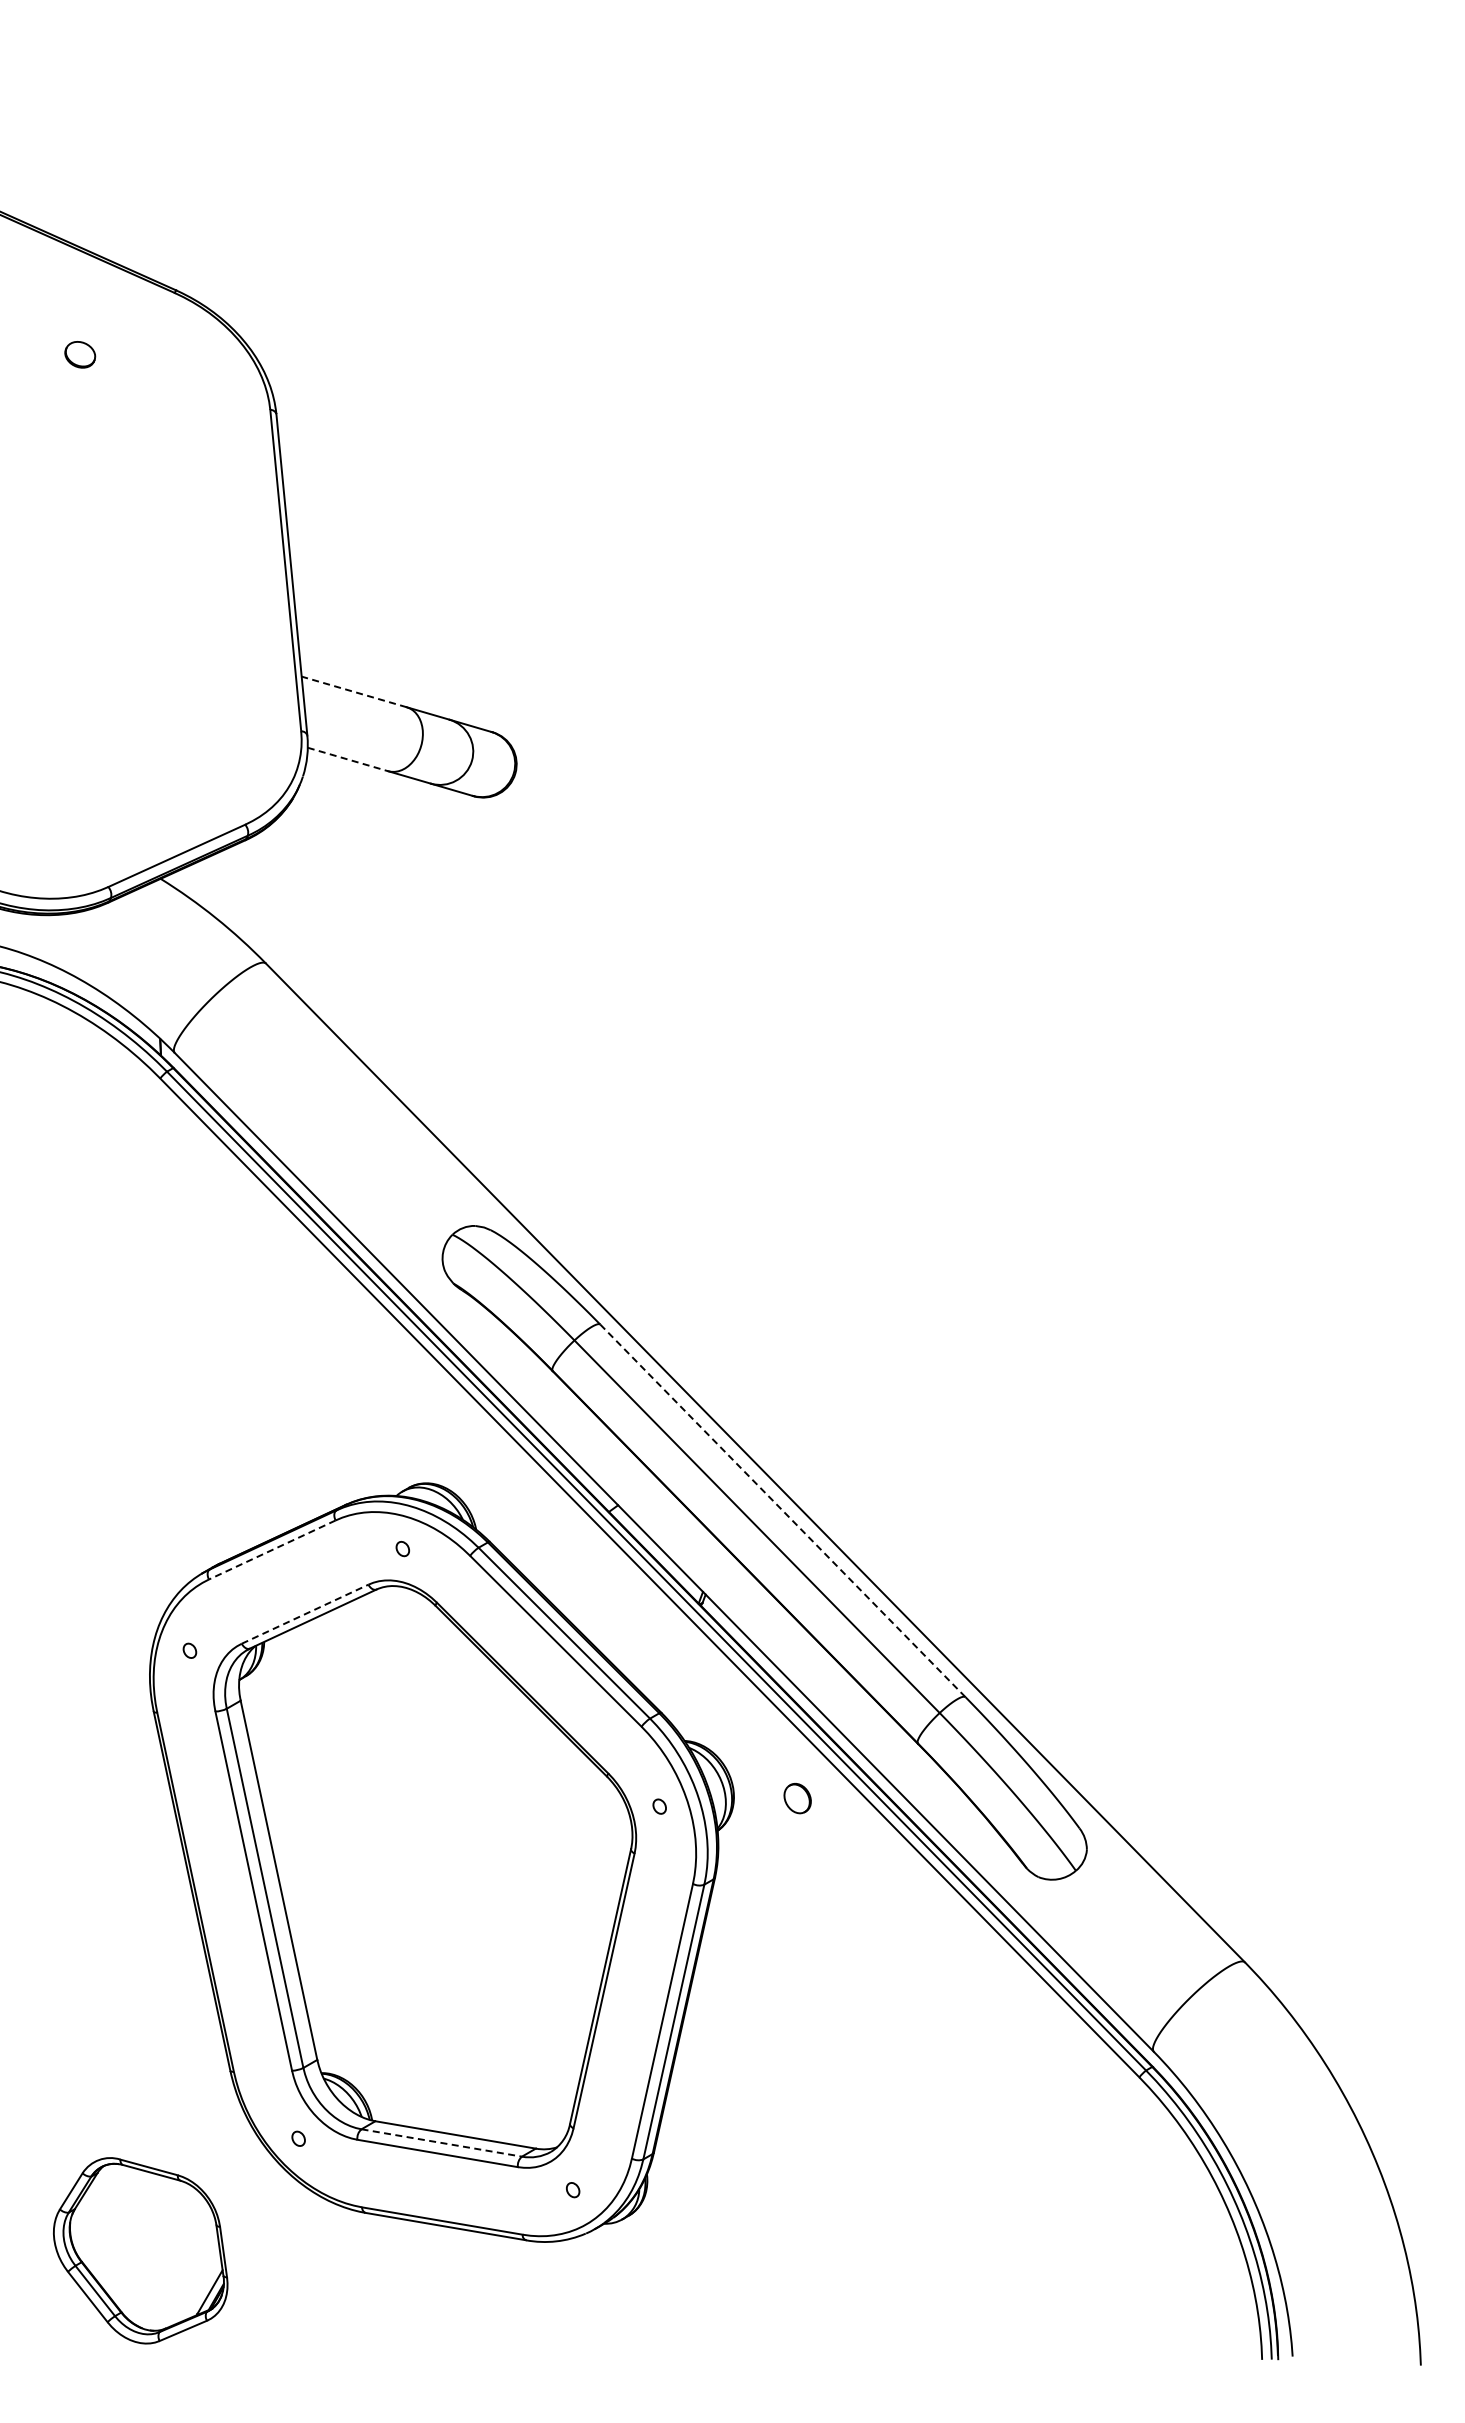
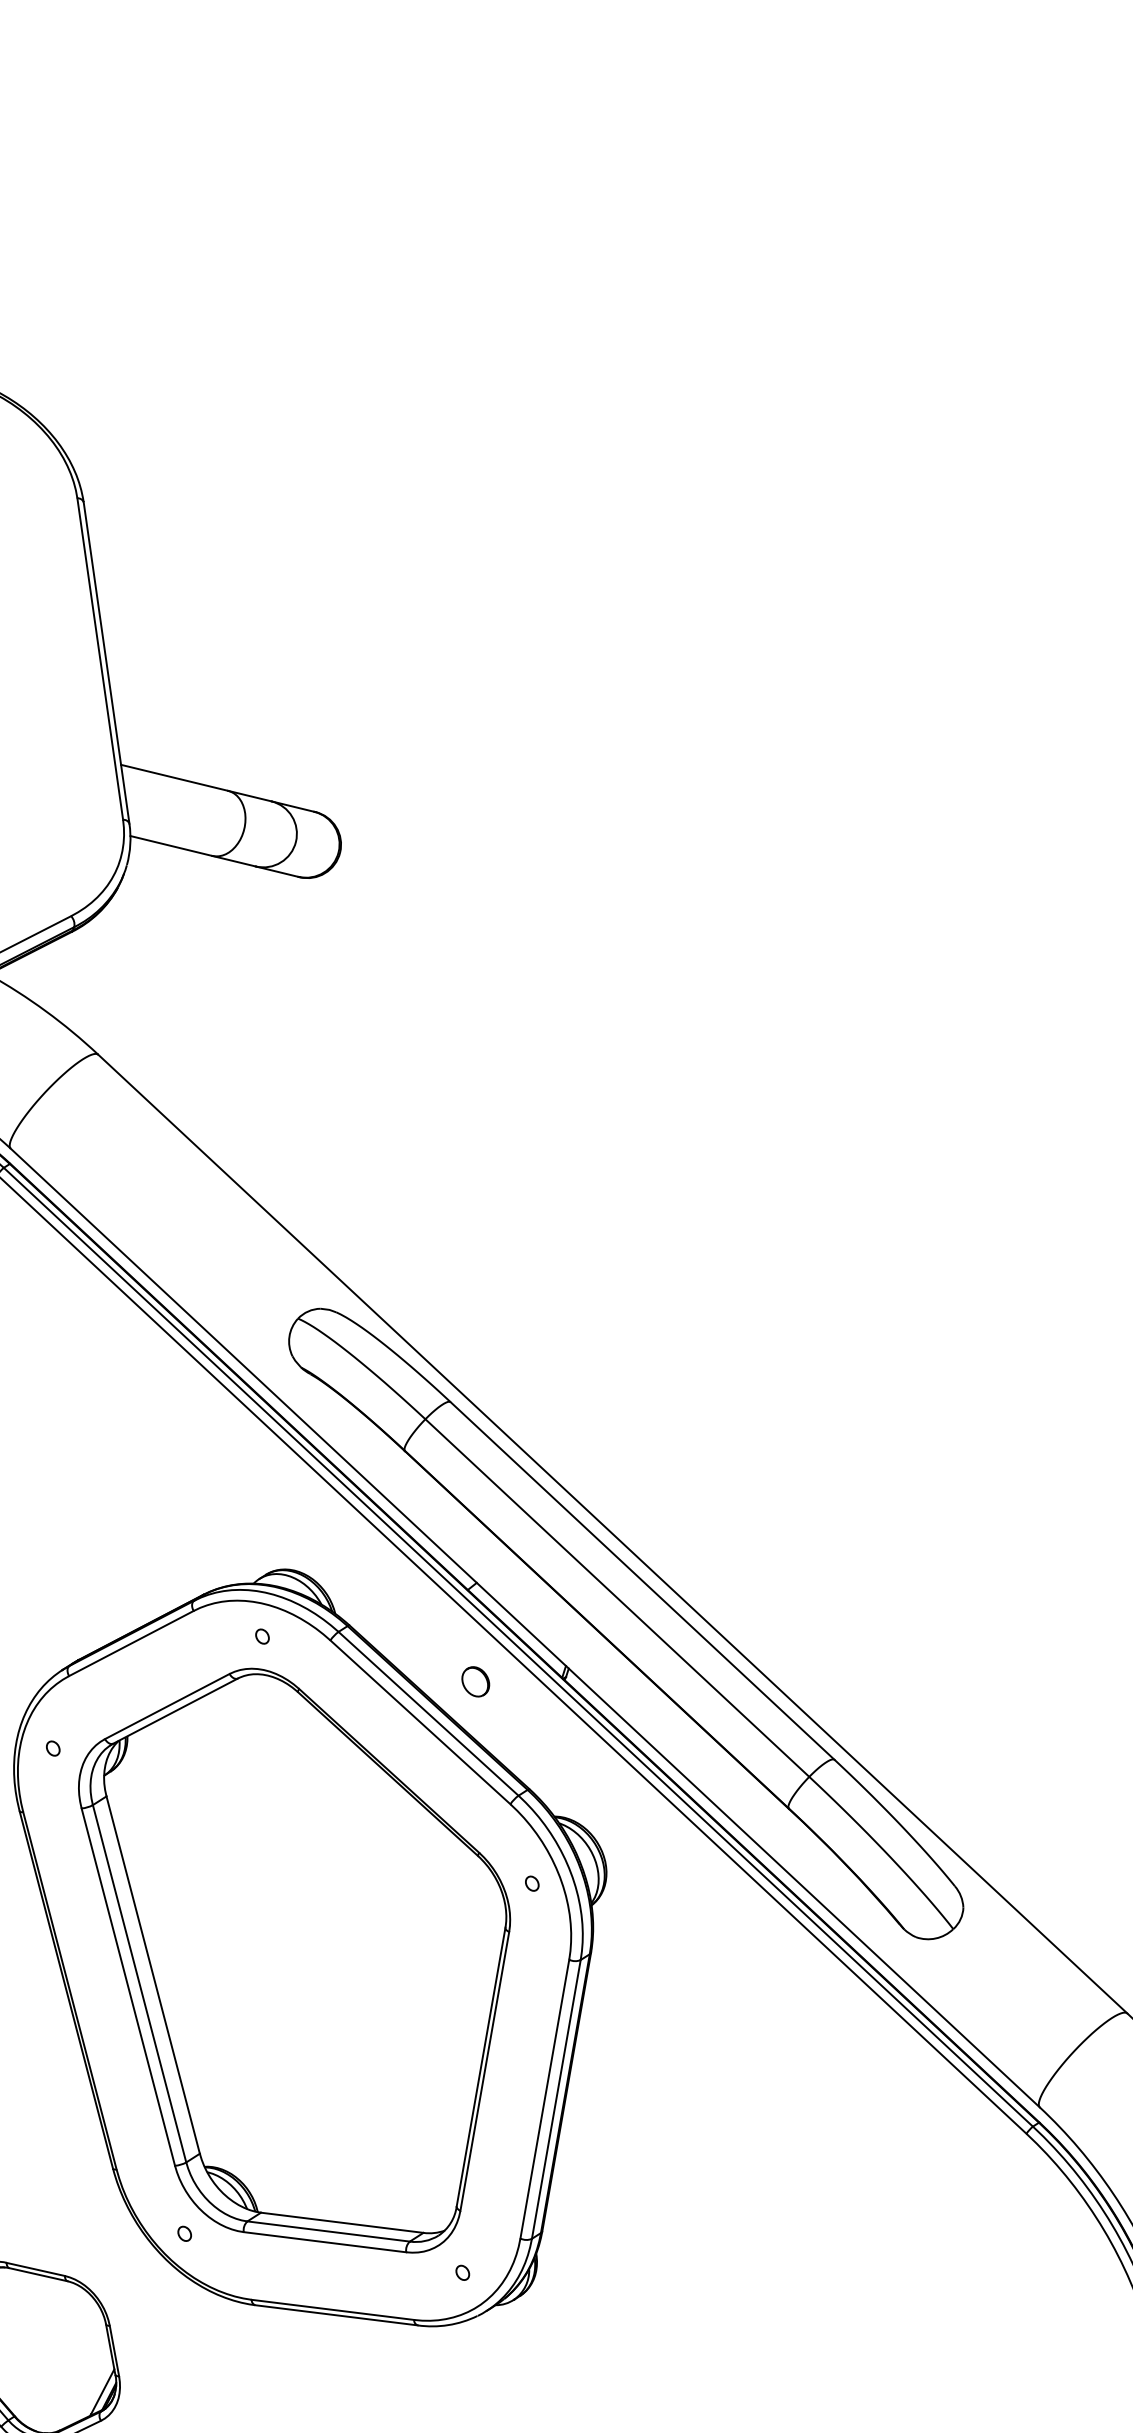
line: (354, 691) -> (174, 777), dashed -> solid
line: (347, 759) -> (170, 846), dashed -> solid
line: (782, 1510) -> (642, 1580), dashed -> solid
line: (272, 1549) -> (131, 1643), dashed -> solid
line: (305, 1614) -> (167, 1706), dashed -> solid
part: (797, 1798) -> (475, 1681), moved
line: (442, 2143) -> (329, 2231), dashed -> solid

